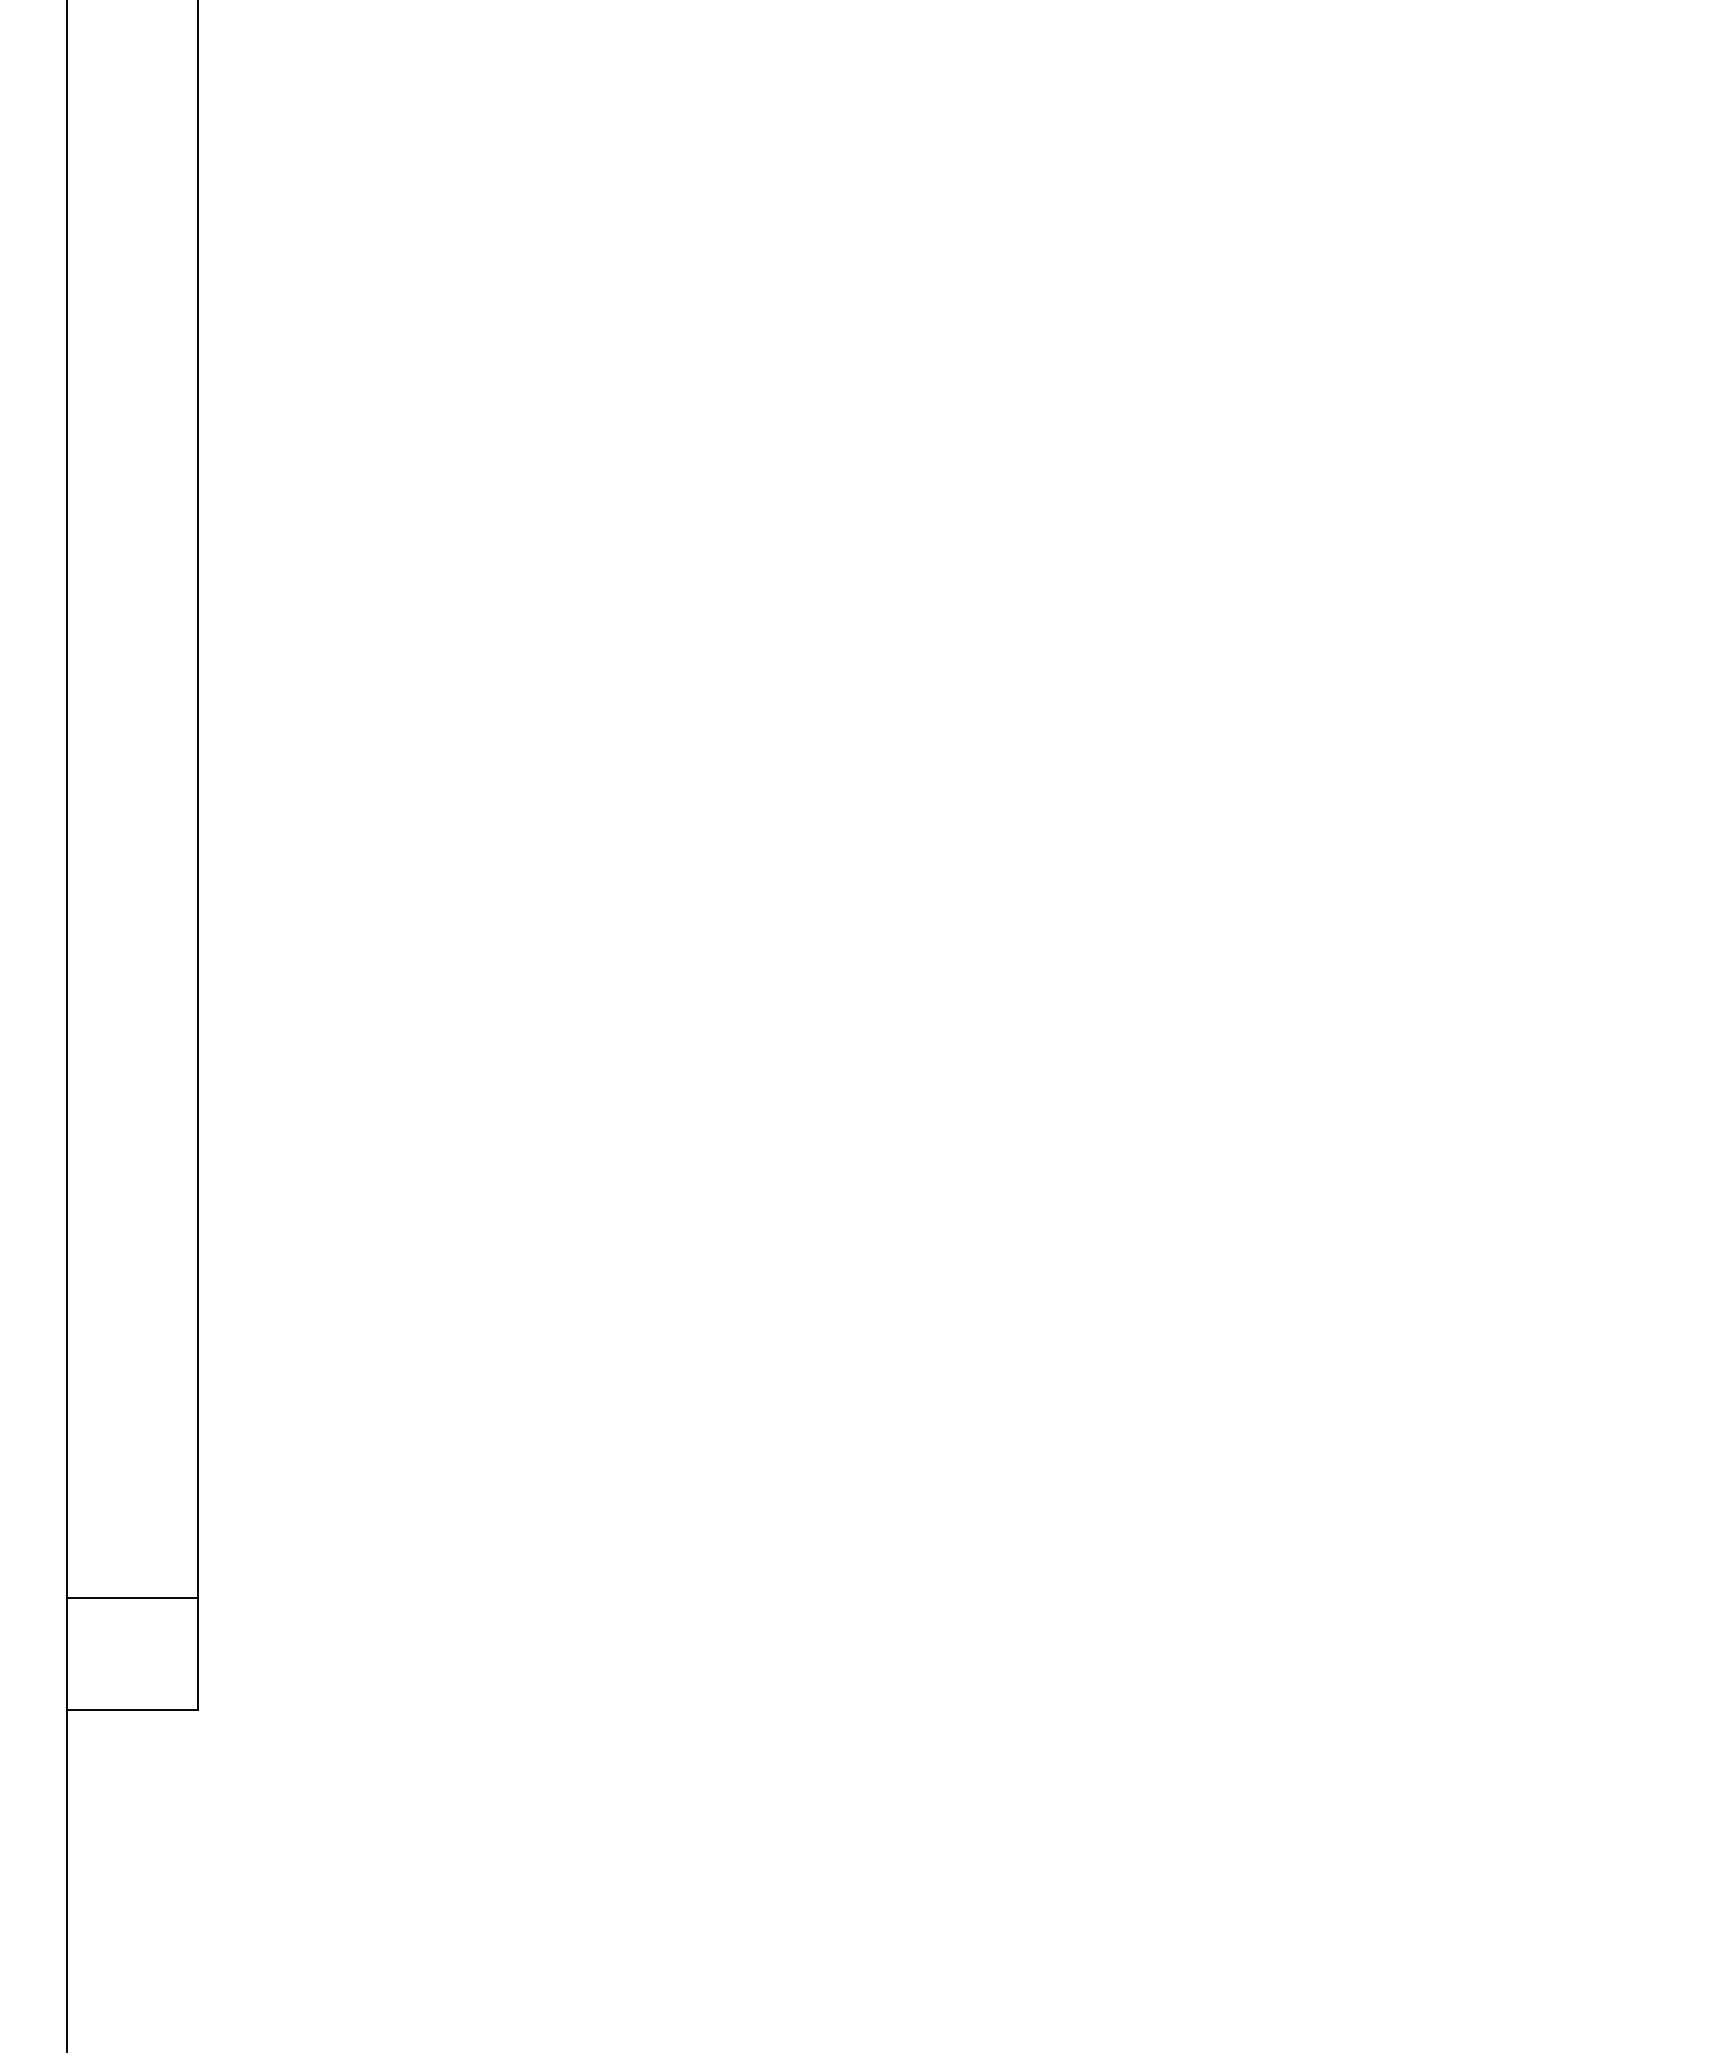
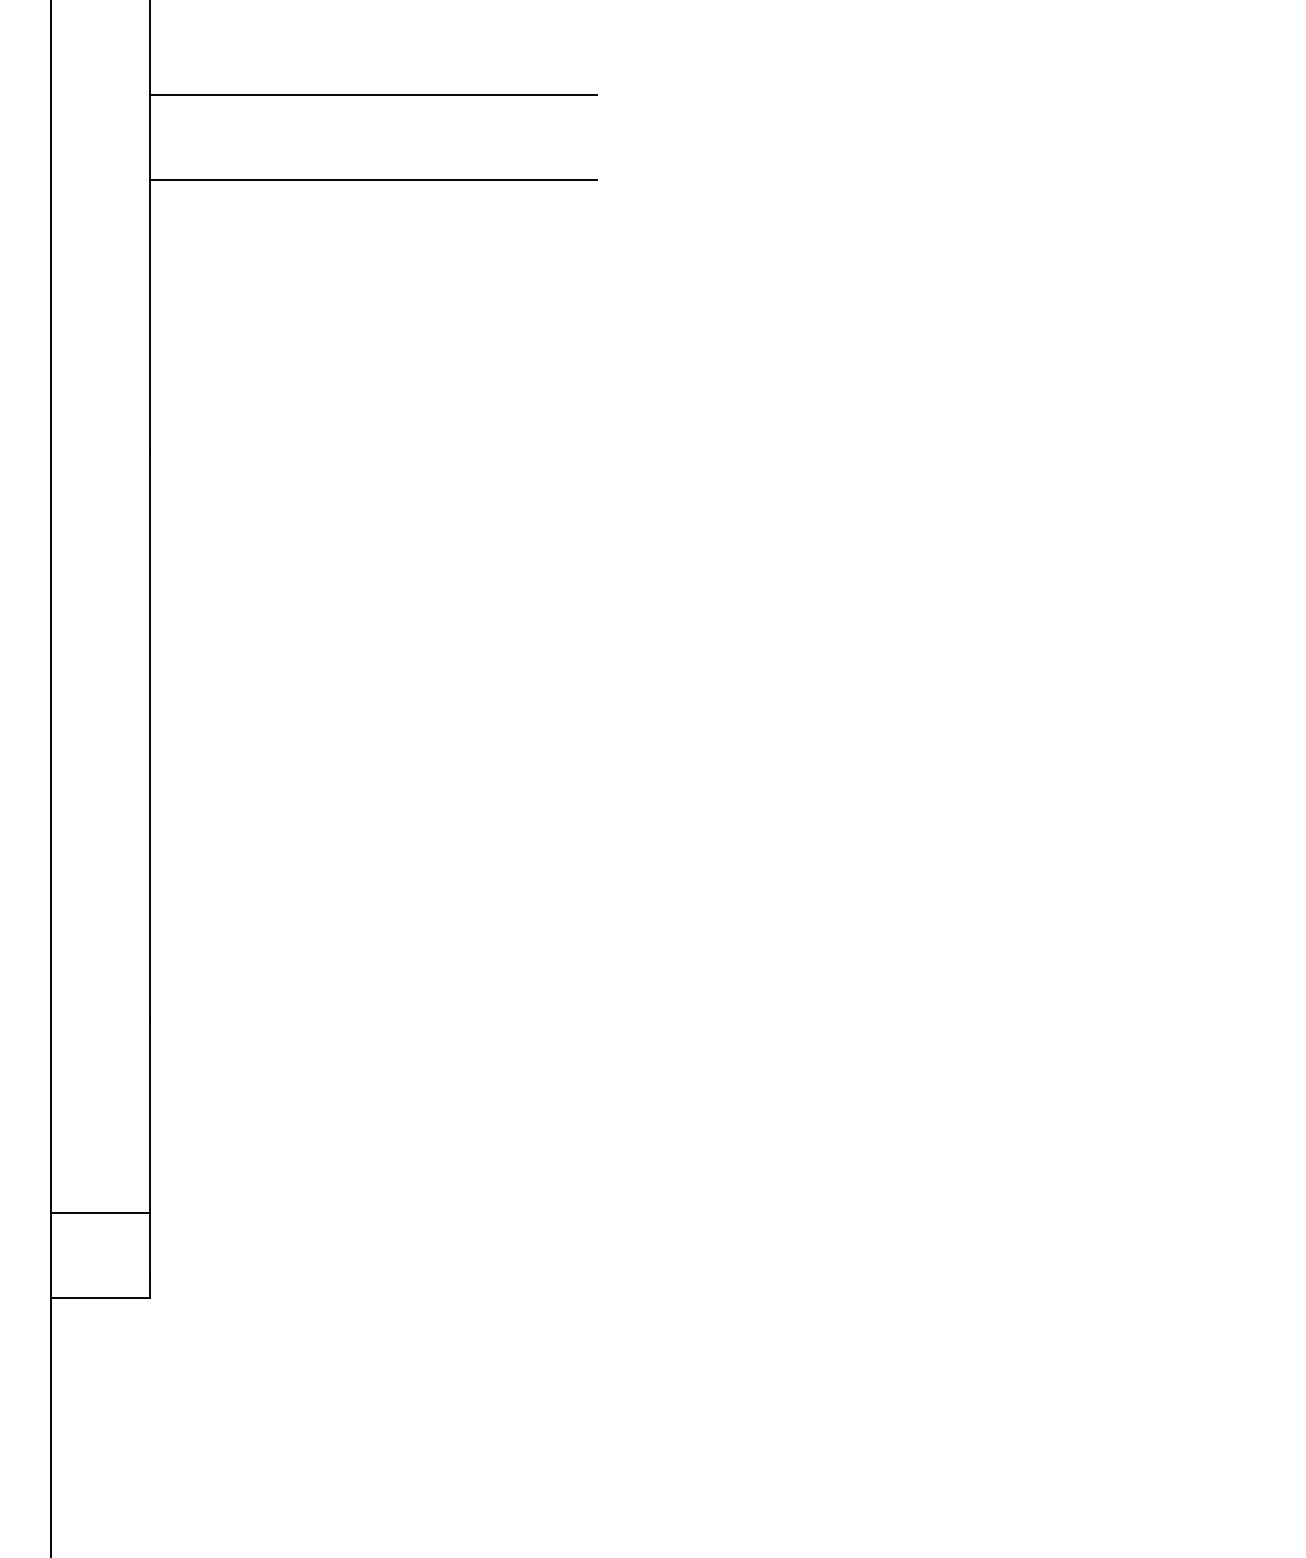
line: (492, 125) -> (373, 95), added
line: (492, 237) -> (373, 180), added

